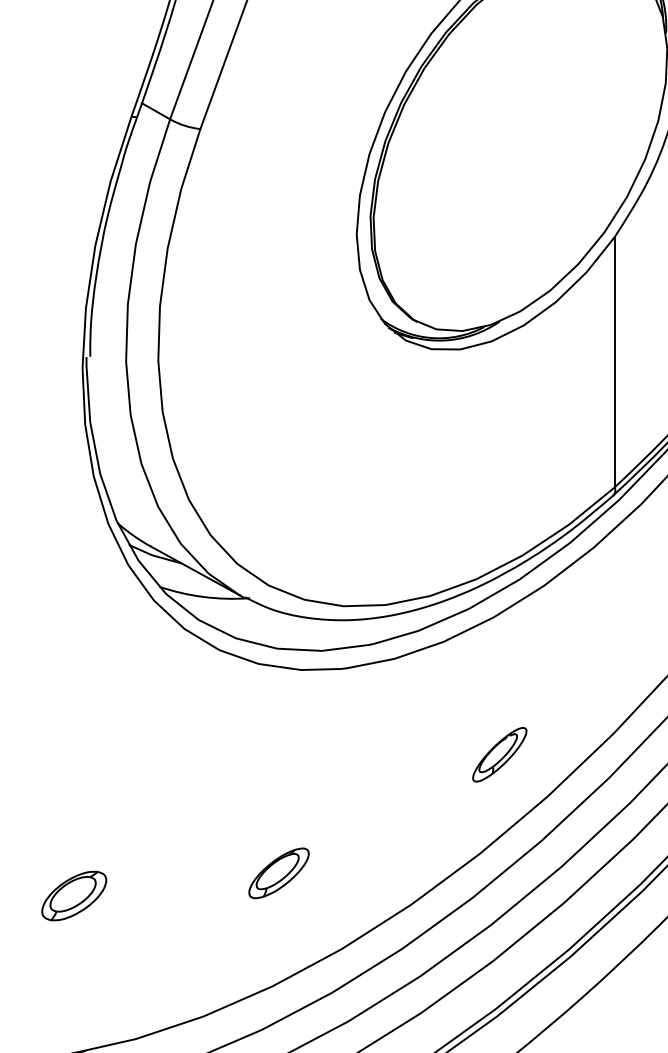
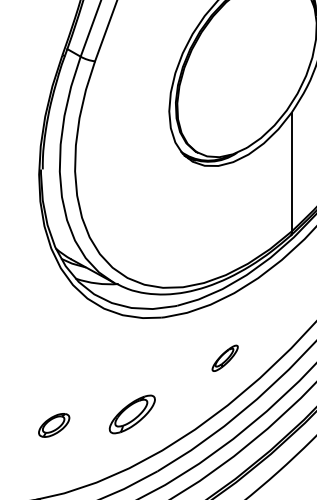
part: (498, 752) -> (224, 357), moved
part: (279, 873) -> (132, 414), size x1.6
part: (74, 896) -> (54, 425), moved

